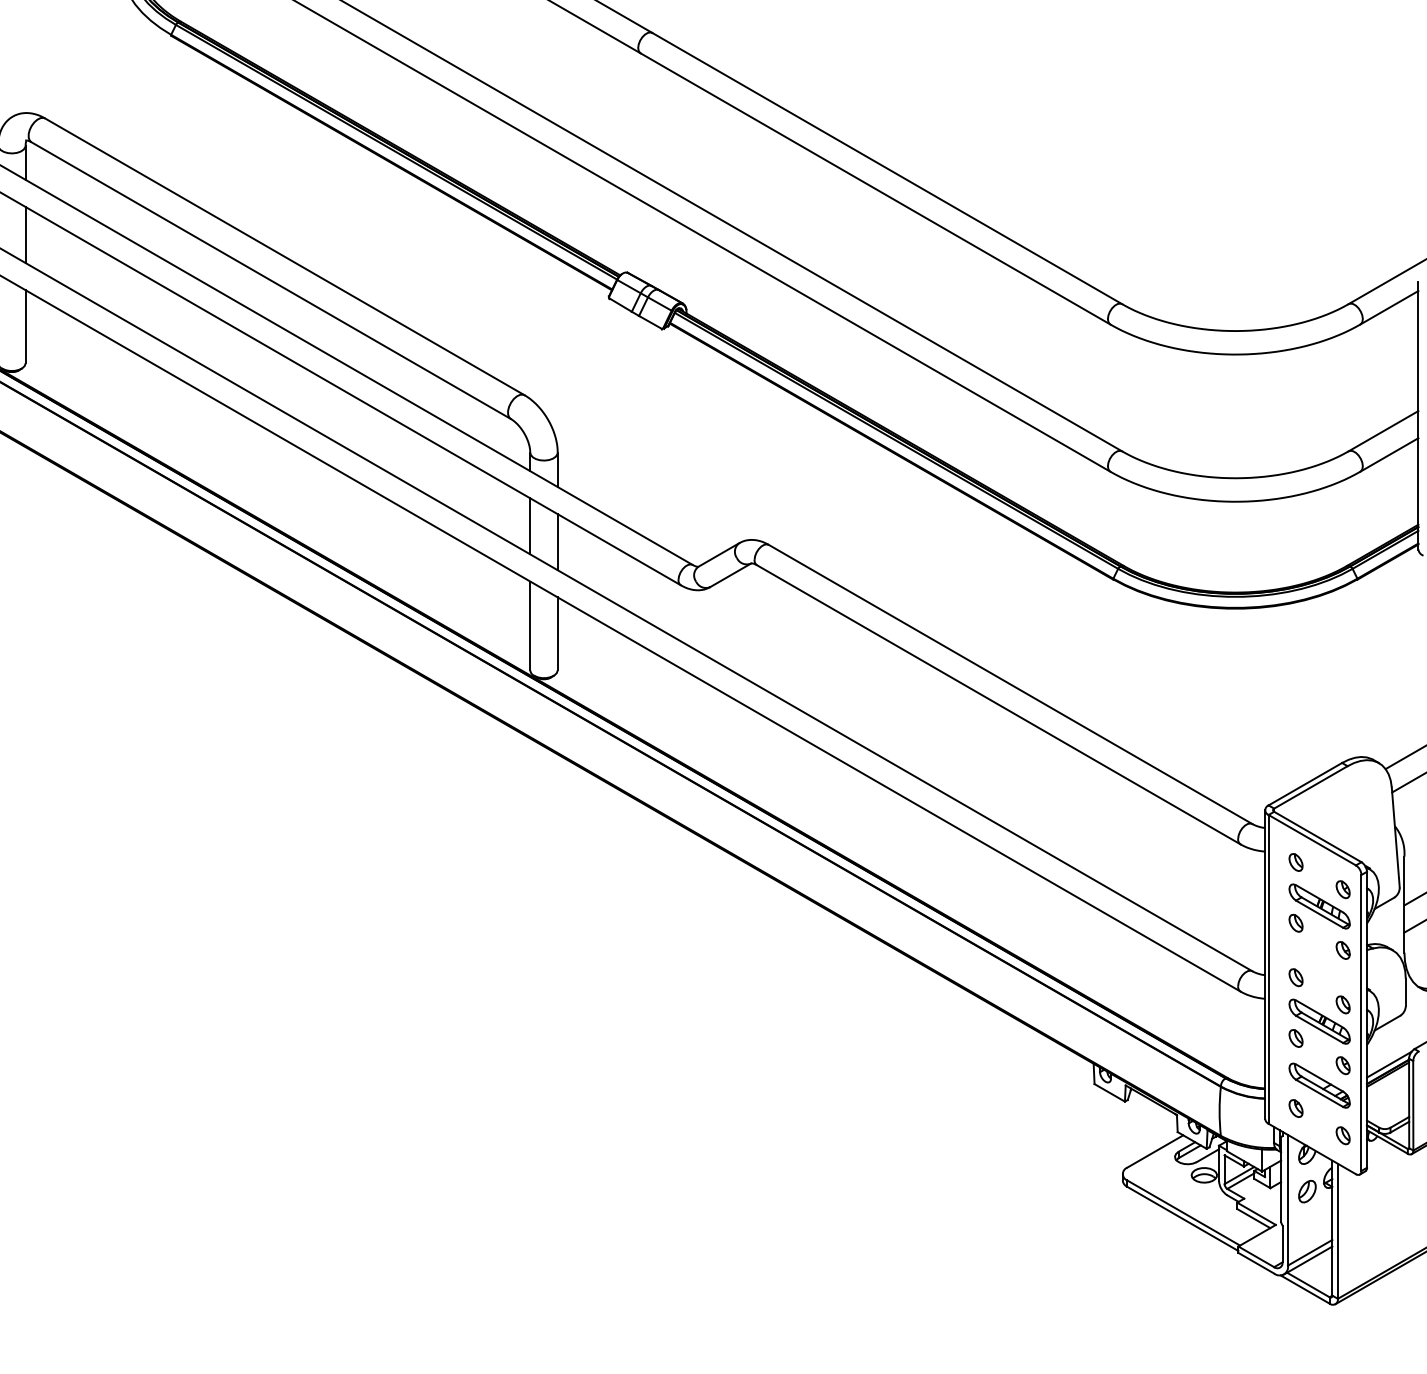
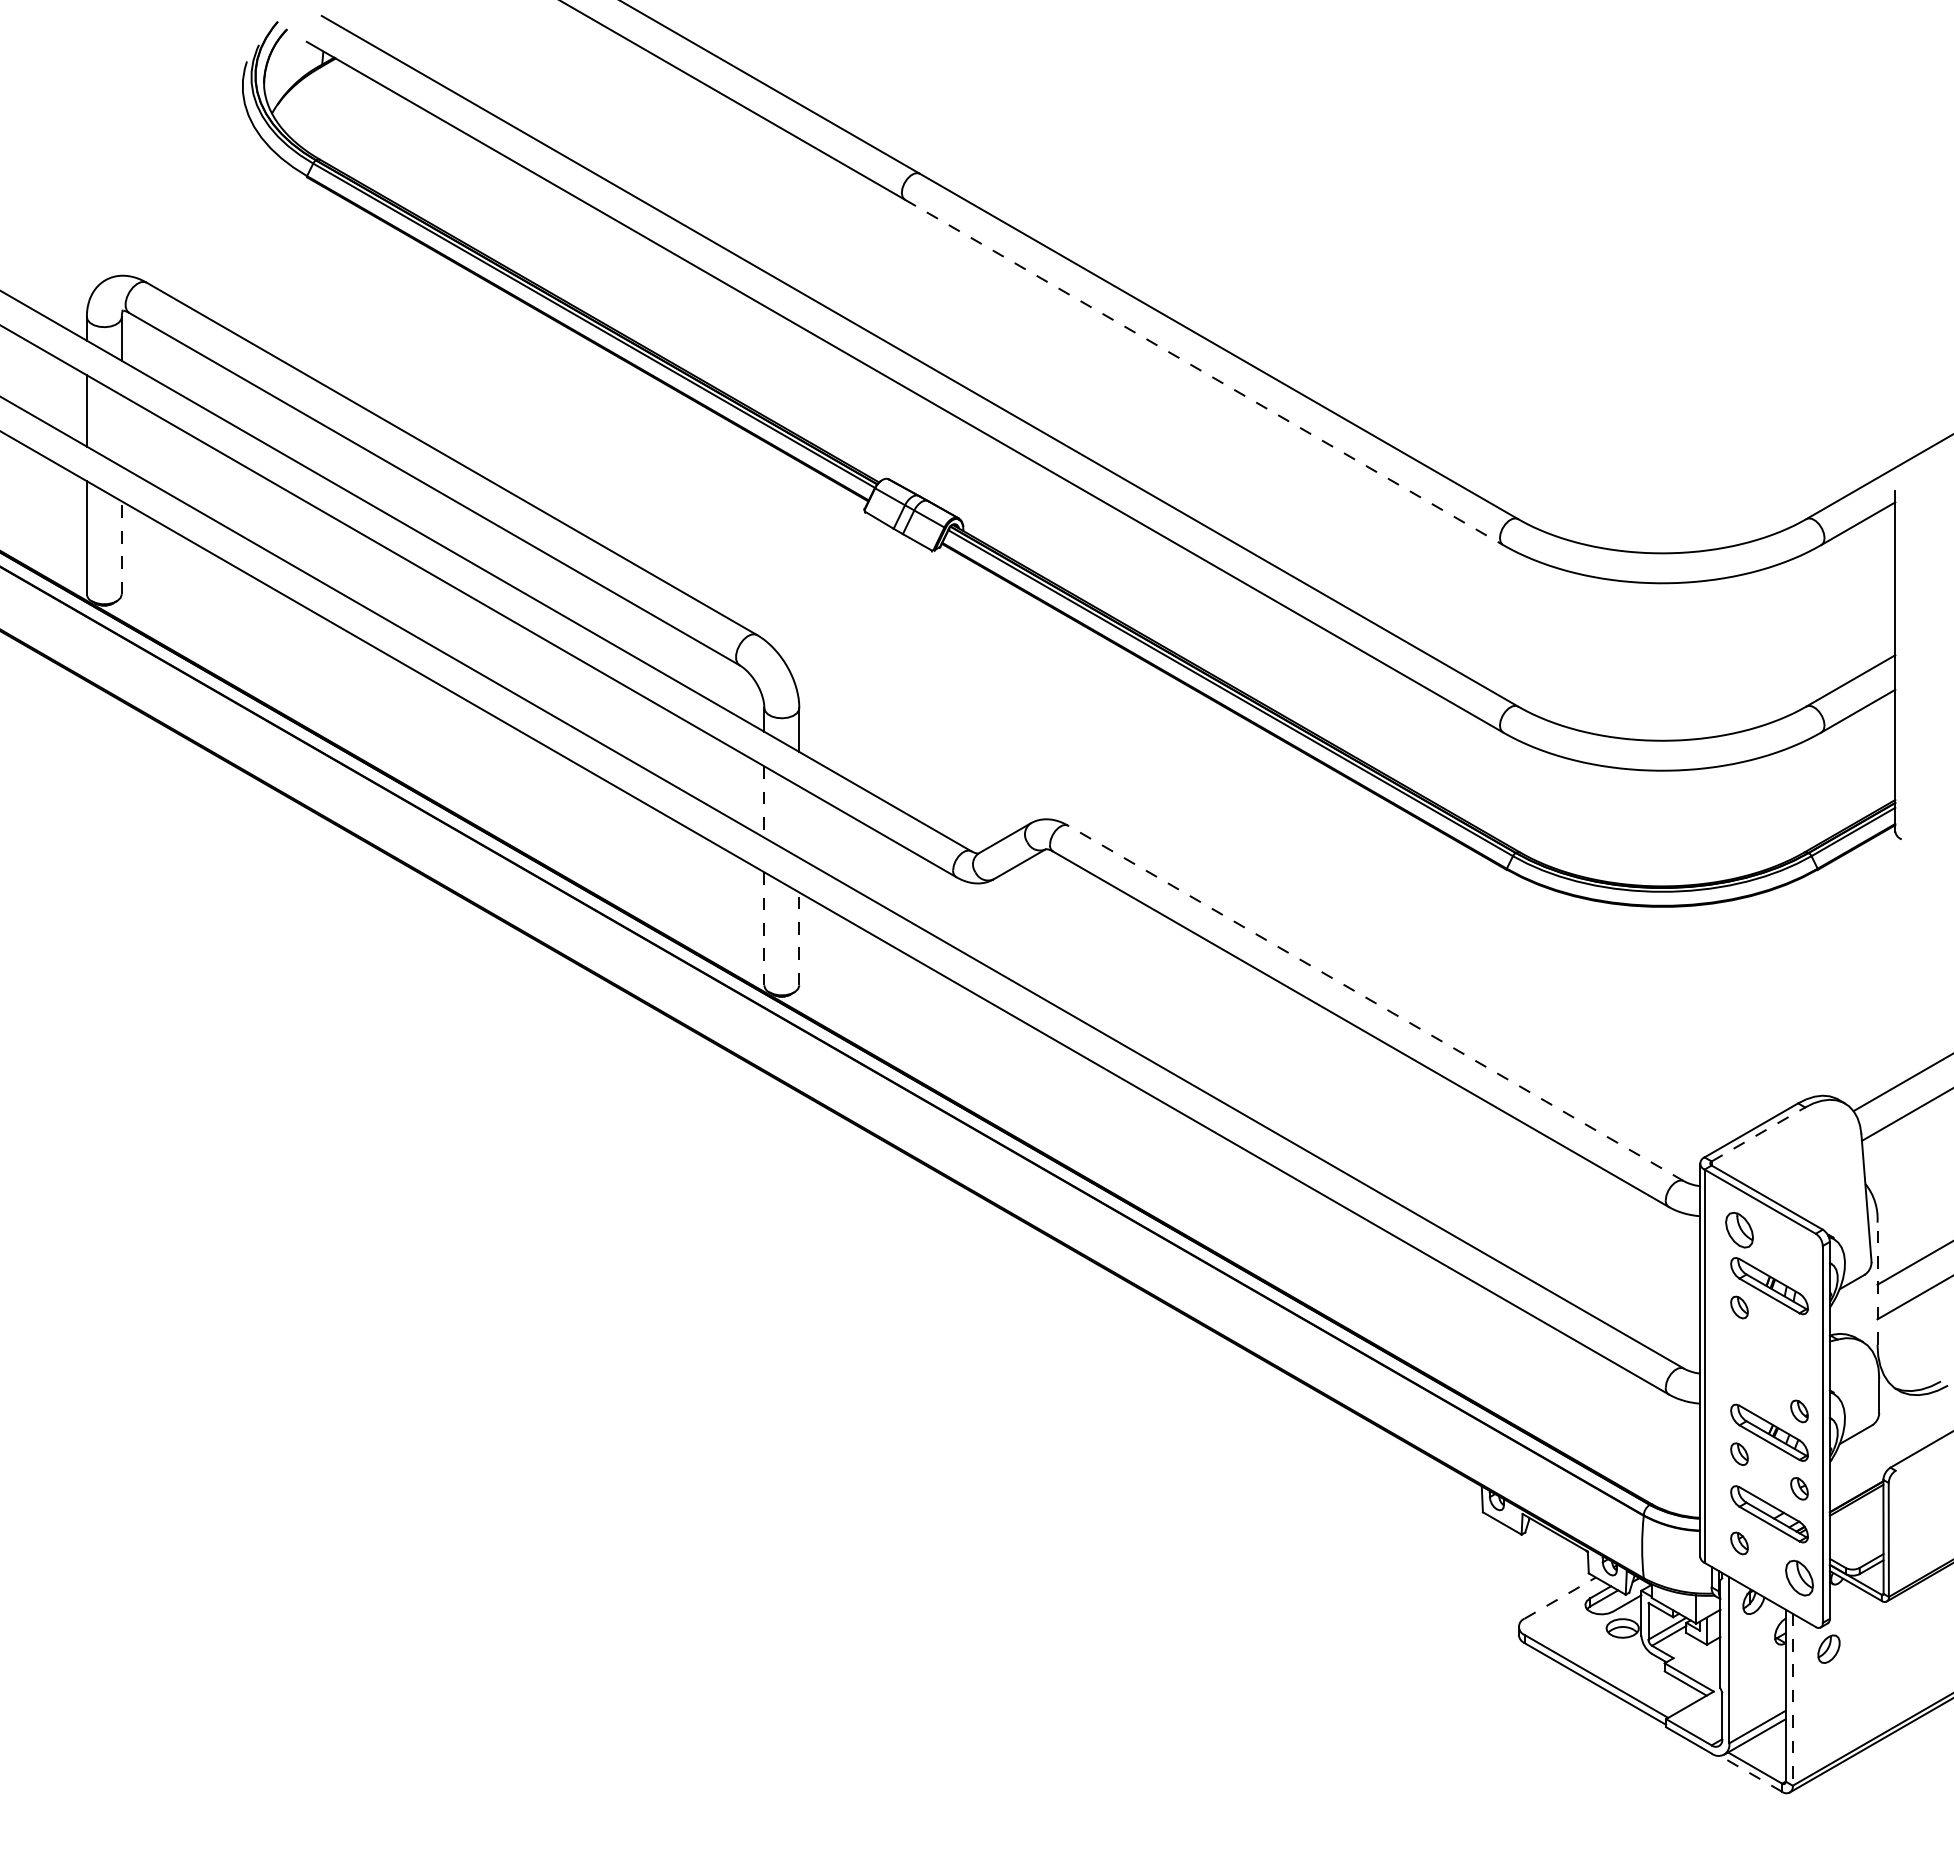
line: (875, 189) -> (1204, 372), solid -> dashed
line: (25, 234) -> (121, 430), removed
line: (25, 326) -> (121, 547), solid -> dashed
line: (530, 526) -> (764, 802), solid -> dashed
line: (557, 541) -> (799, 821), removed
line: (530, 625) -> (764, 928), solid -> dashed
line: (557, 633) -> (799, 938), solid -> dashed
line: (1010, 684) -> (1375, 1003), solid -> dashed
line: (1310, 787) -> (1758, 1134), solid -> dashed
part: (1296, 862) -> (1739, 1229), size x1.6
part: (1343, 889) -> (1799, 1264), removed
line: (1404, 904) -> (1877, 1283), solid -> dashed
part: (1343, 949) -> (1799, 1341), removed
part: (1296, 977) -> (1739, 1376), removed
line: (1388, 1064) -> (1857, 1487), removed
part: (1343, 1135) -> (1799, 1577), size x1.6
line: (1155, 1151) -> (1560, 1597), solid -> dashed
part: (1307, 1191) -> (1828, 1648), moved
line: (1337, 1231) -> (1792, 1699), solid -> dashed
line: (1305, 1289) -> (1751, 1773), solid -> dashed

